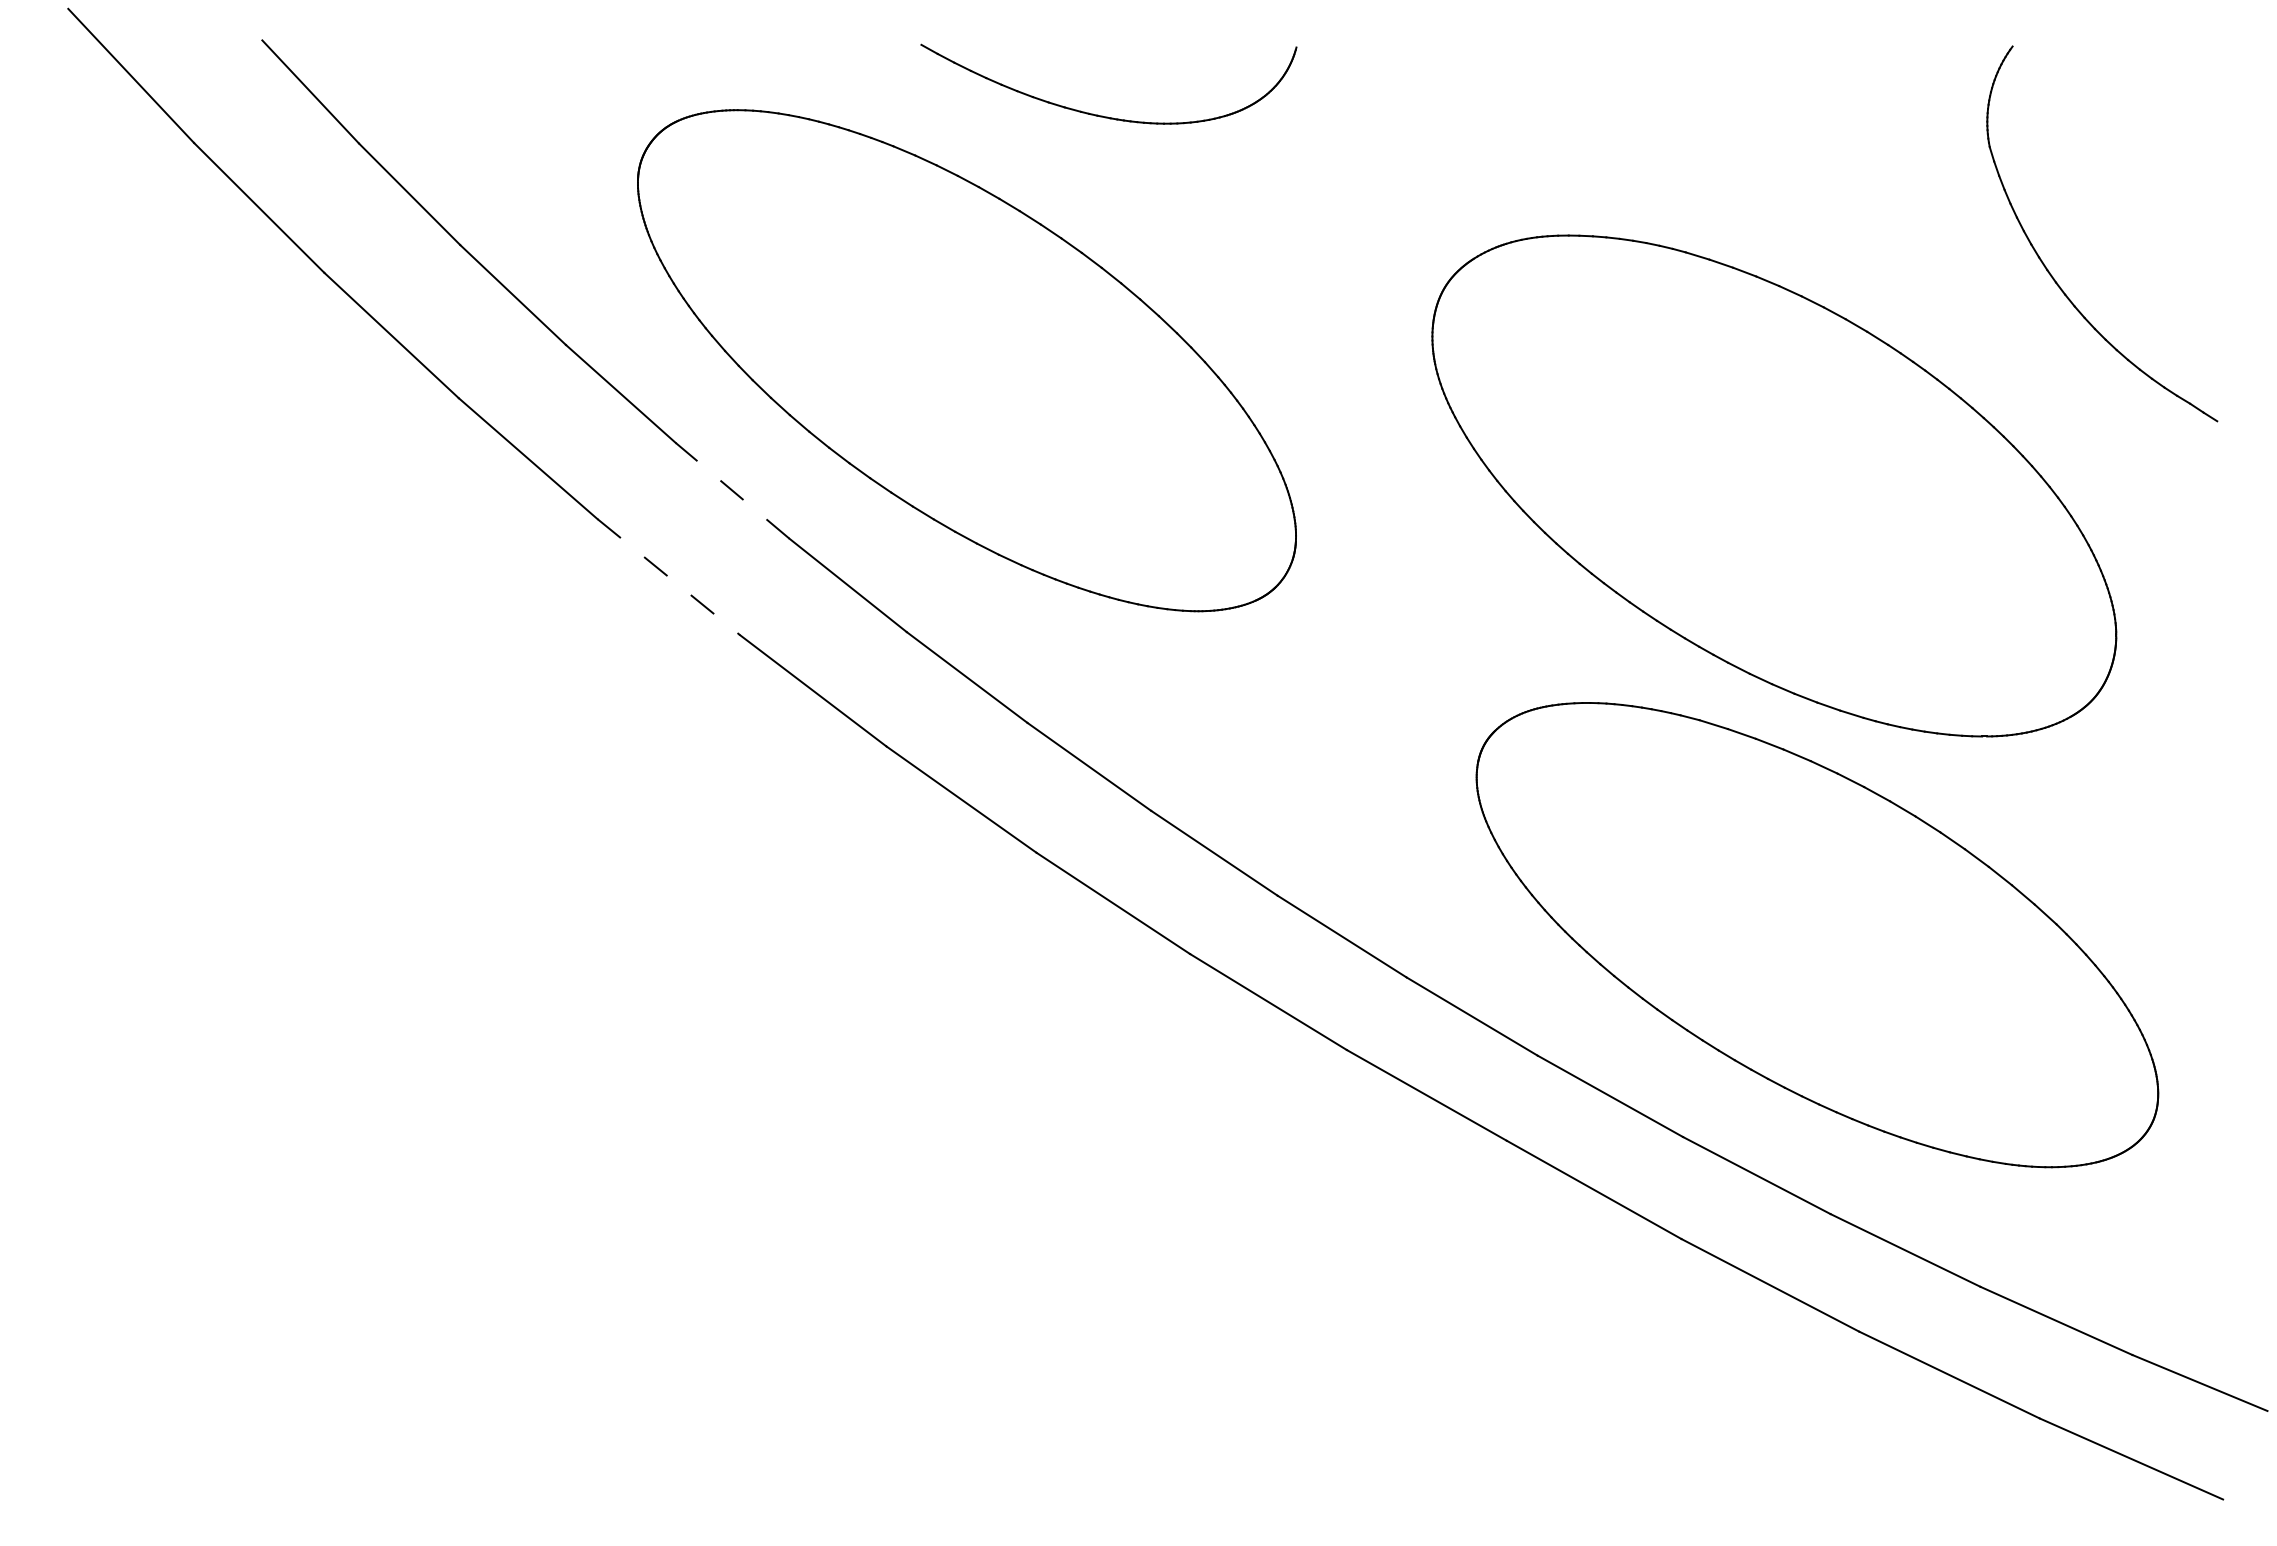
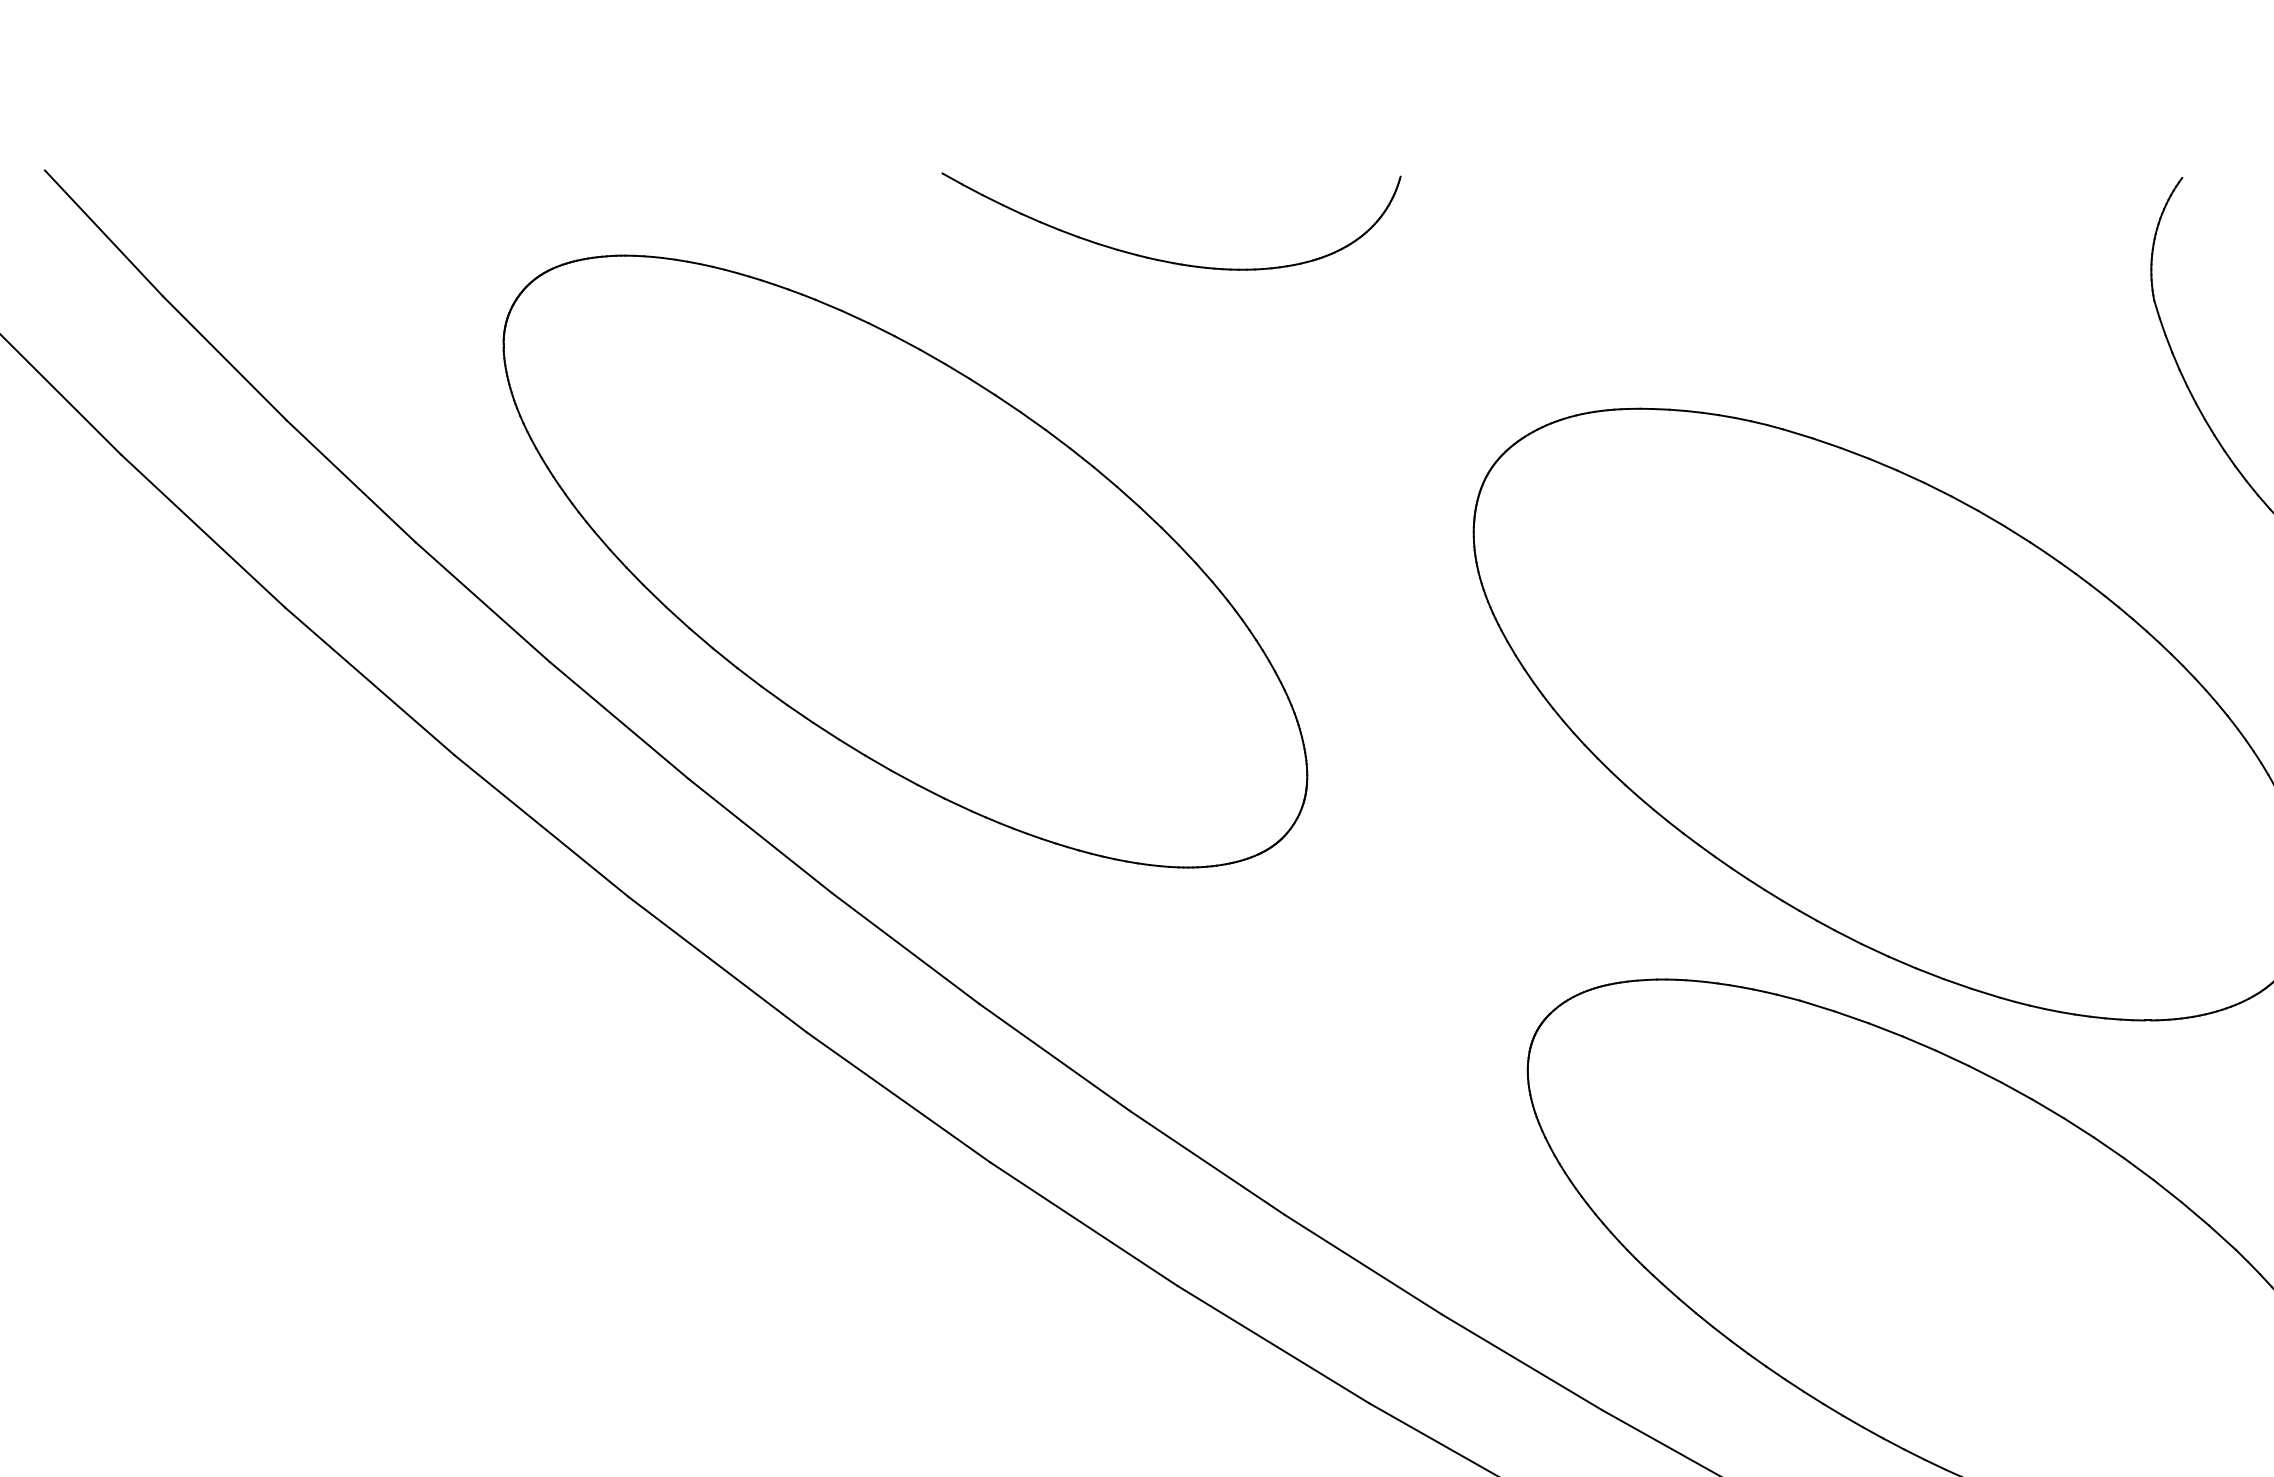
part: (1102, 115) -> (1163, 259), moved
line: (732, 490) -> (619, 720), dashed -> solid
line: (668, 577) -> (540, 826), dashed -> solid

